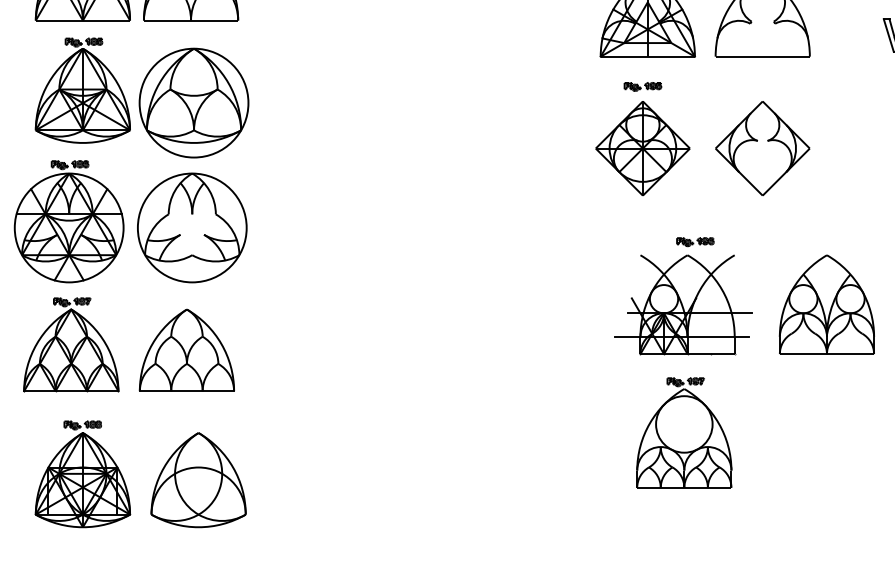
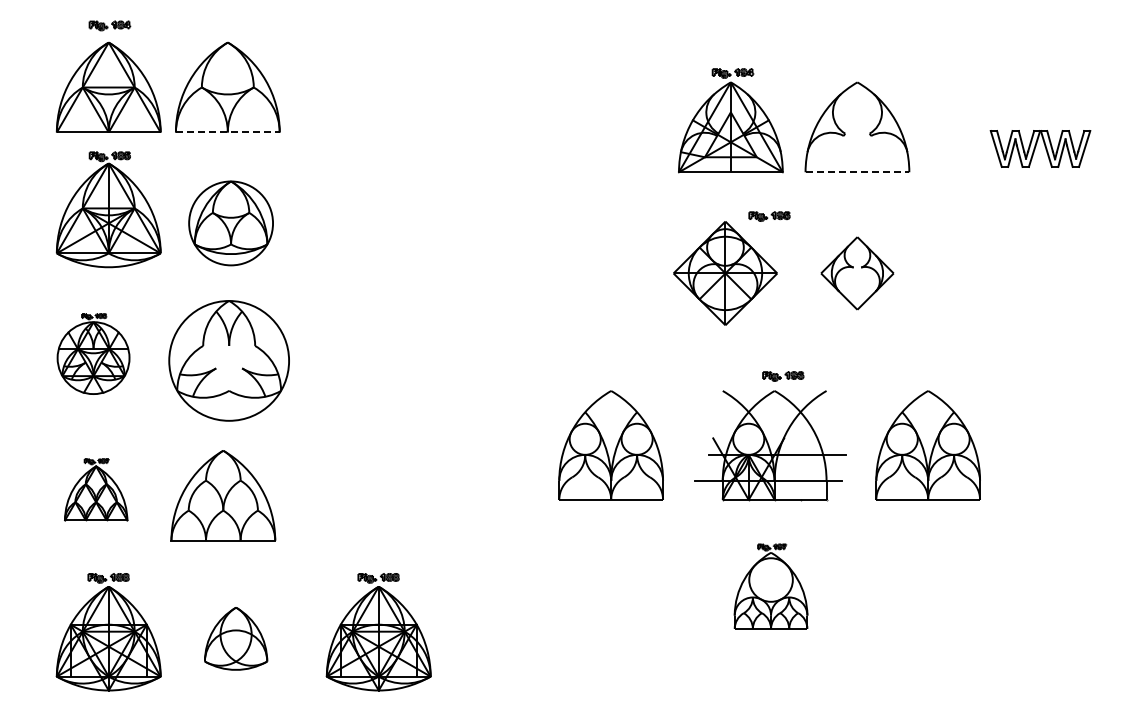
line: (190, 20) -> (227, 132), solid -> dashed
line: (762, 56) -> (857, 172), solid -> dashed
part: (642, 86) -> (769, 216), moved
part: (193, 103) -> (230, 223), size x0.7
part: (762, 148) -> (857, 273), size x0.7
part: (69, 221) -> (93, 353), size x0.6
part: (538, 304) -> (610, 445), added
part: (71, 344) -> (96, 489), size x0.6
part: (683, 432) -> (770, 586), size x0.7
part: (327, 474) -> (378, 632), added
part: (198, 480) -> (235, 638), size x0.6

